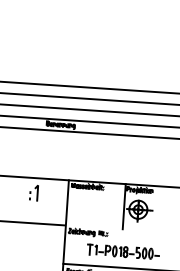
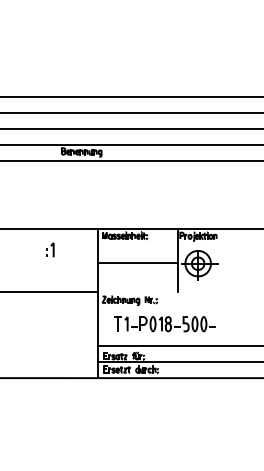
part: (34, 192) -> (50, 249), size x0.62
line: (95, 206) -> (138, 263), added
part: (122, 252) -> (164, 324), moved

